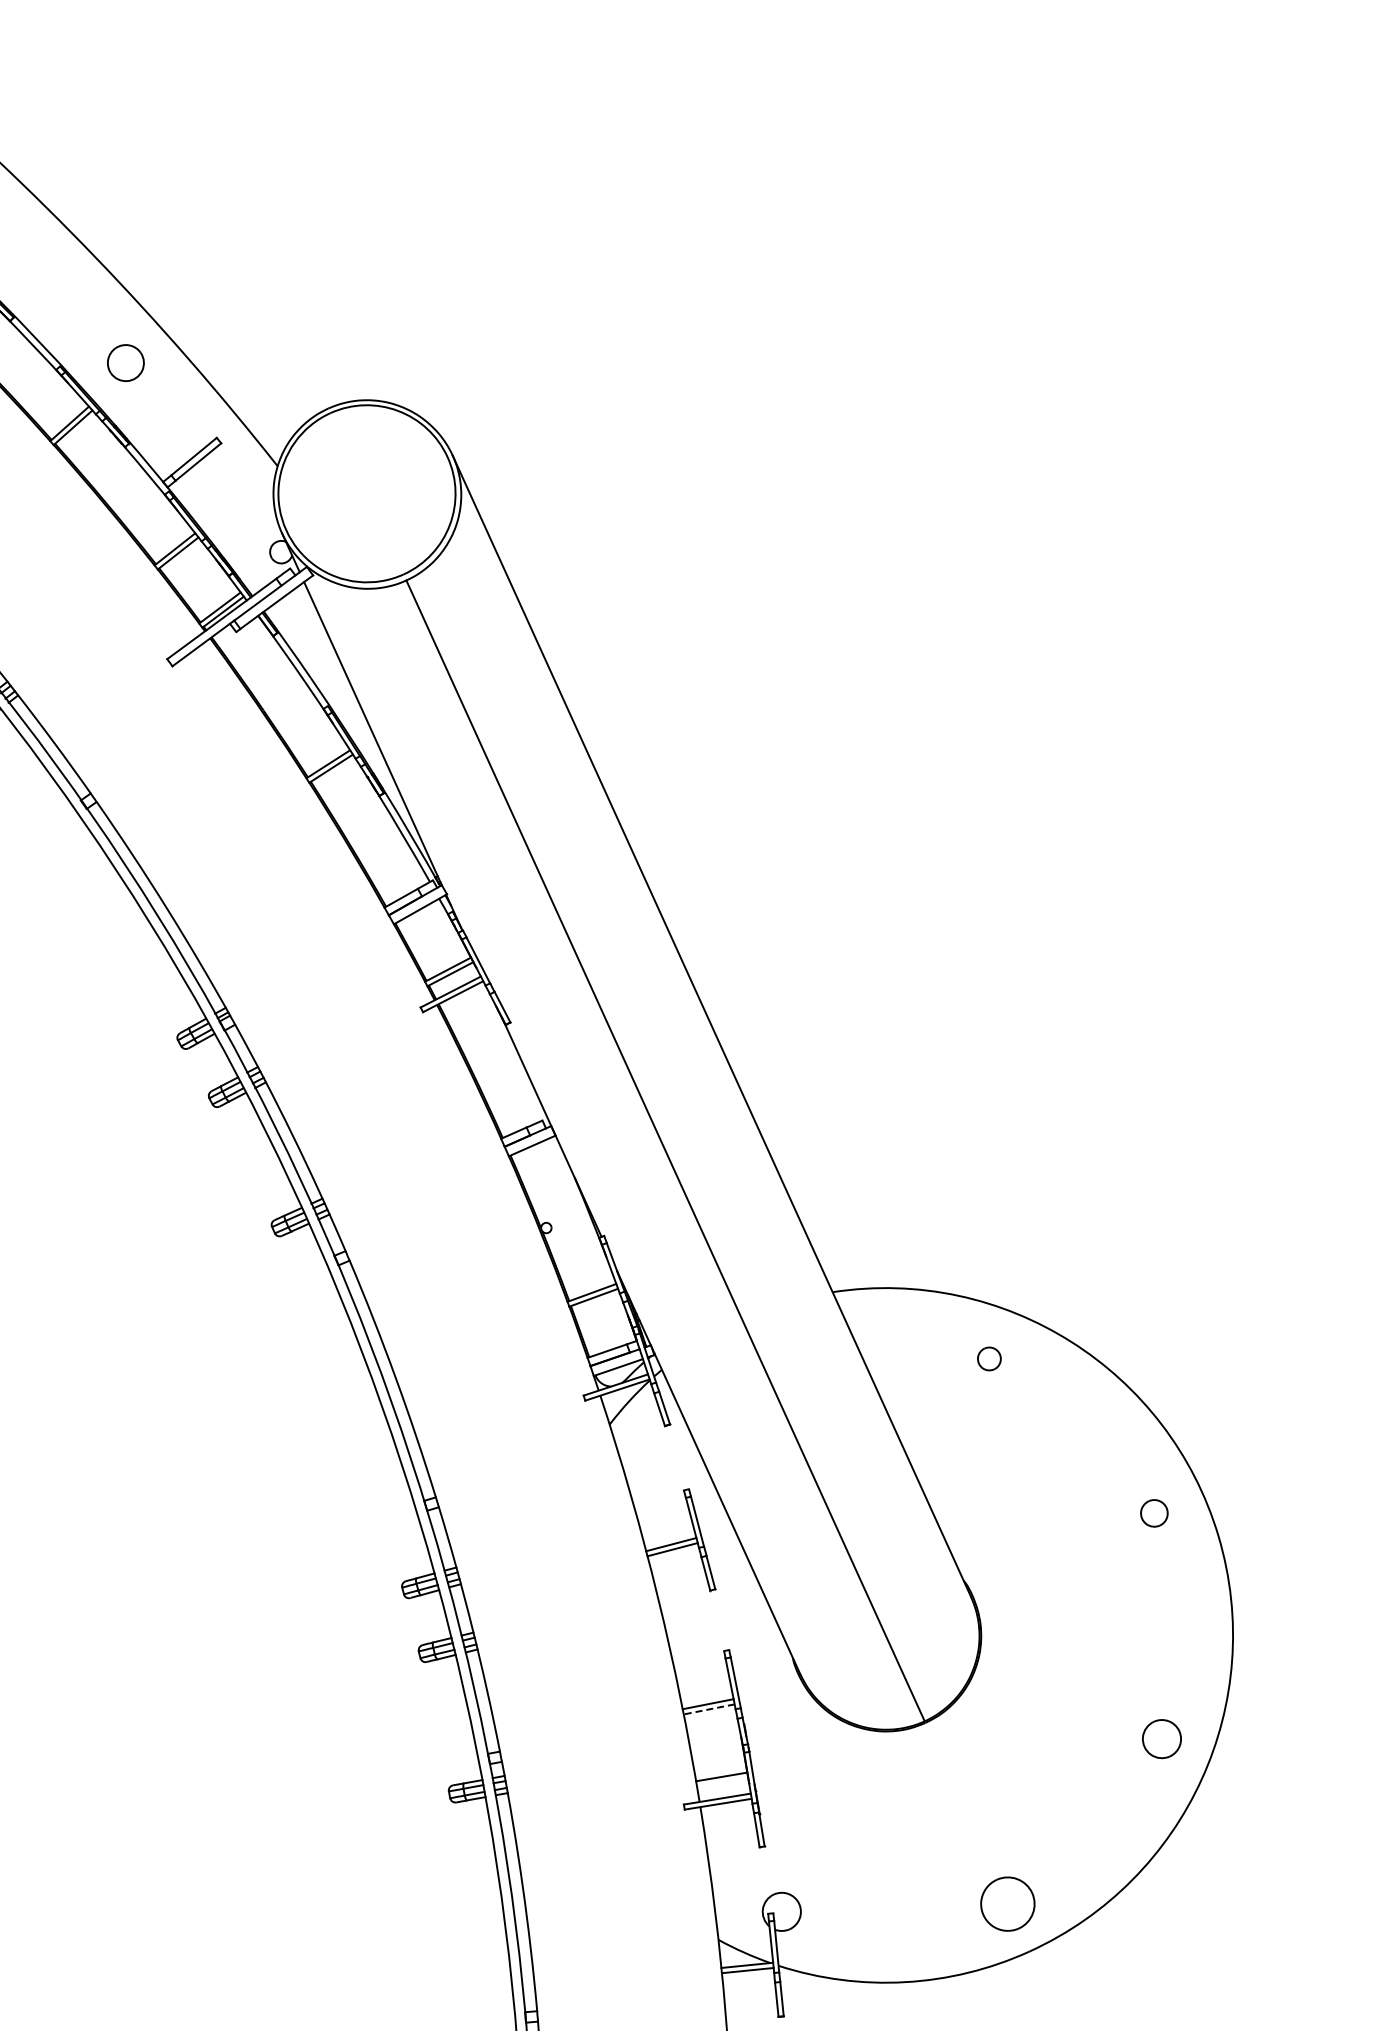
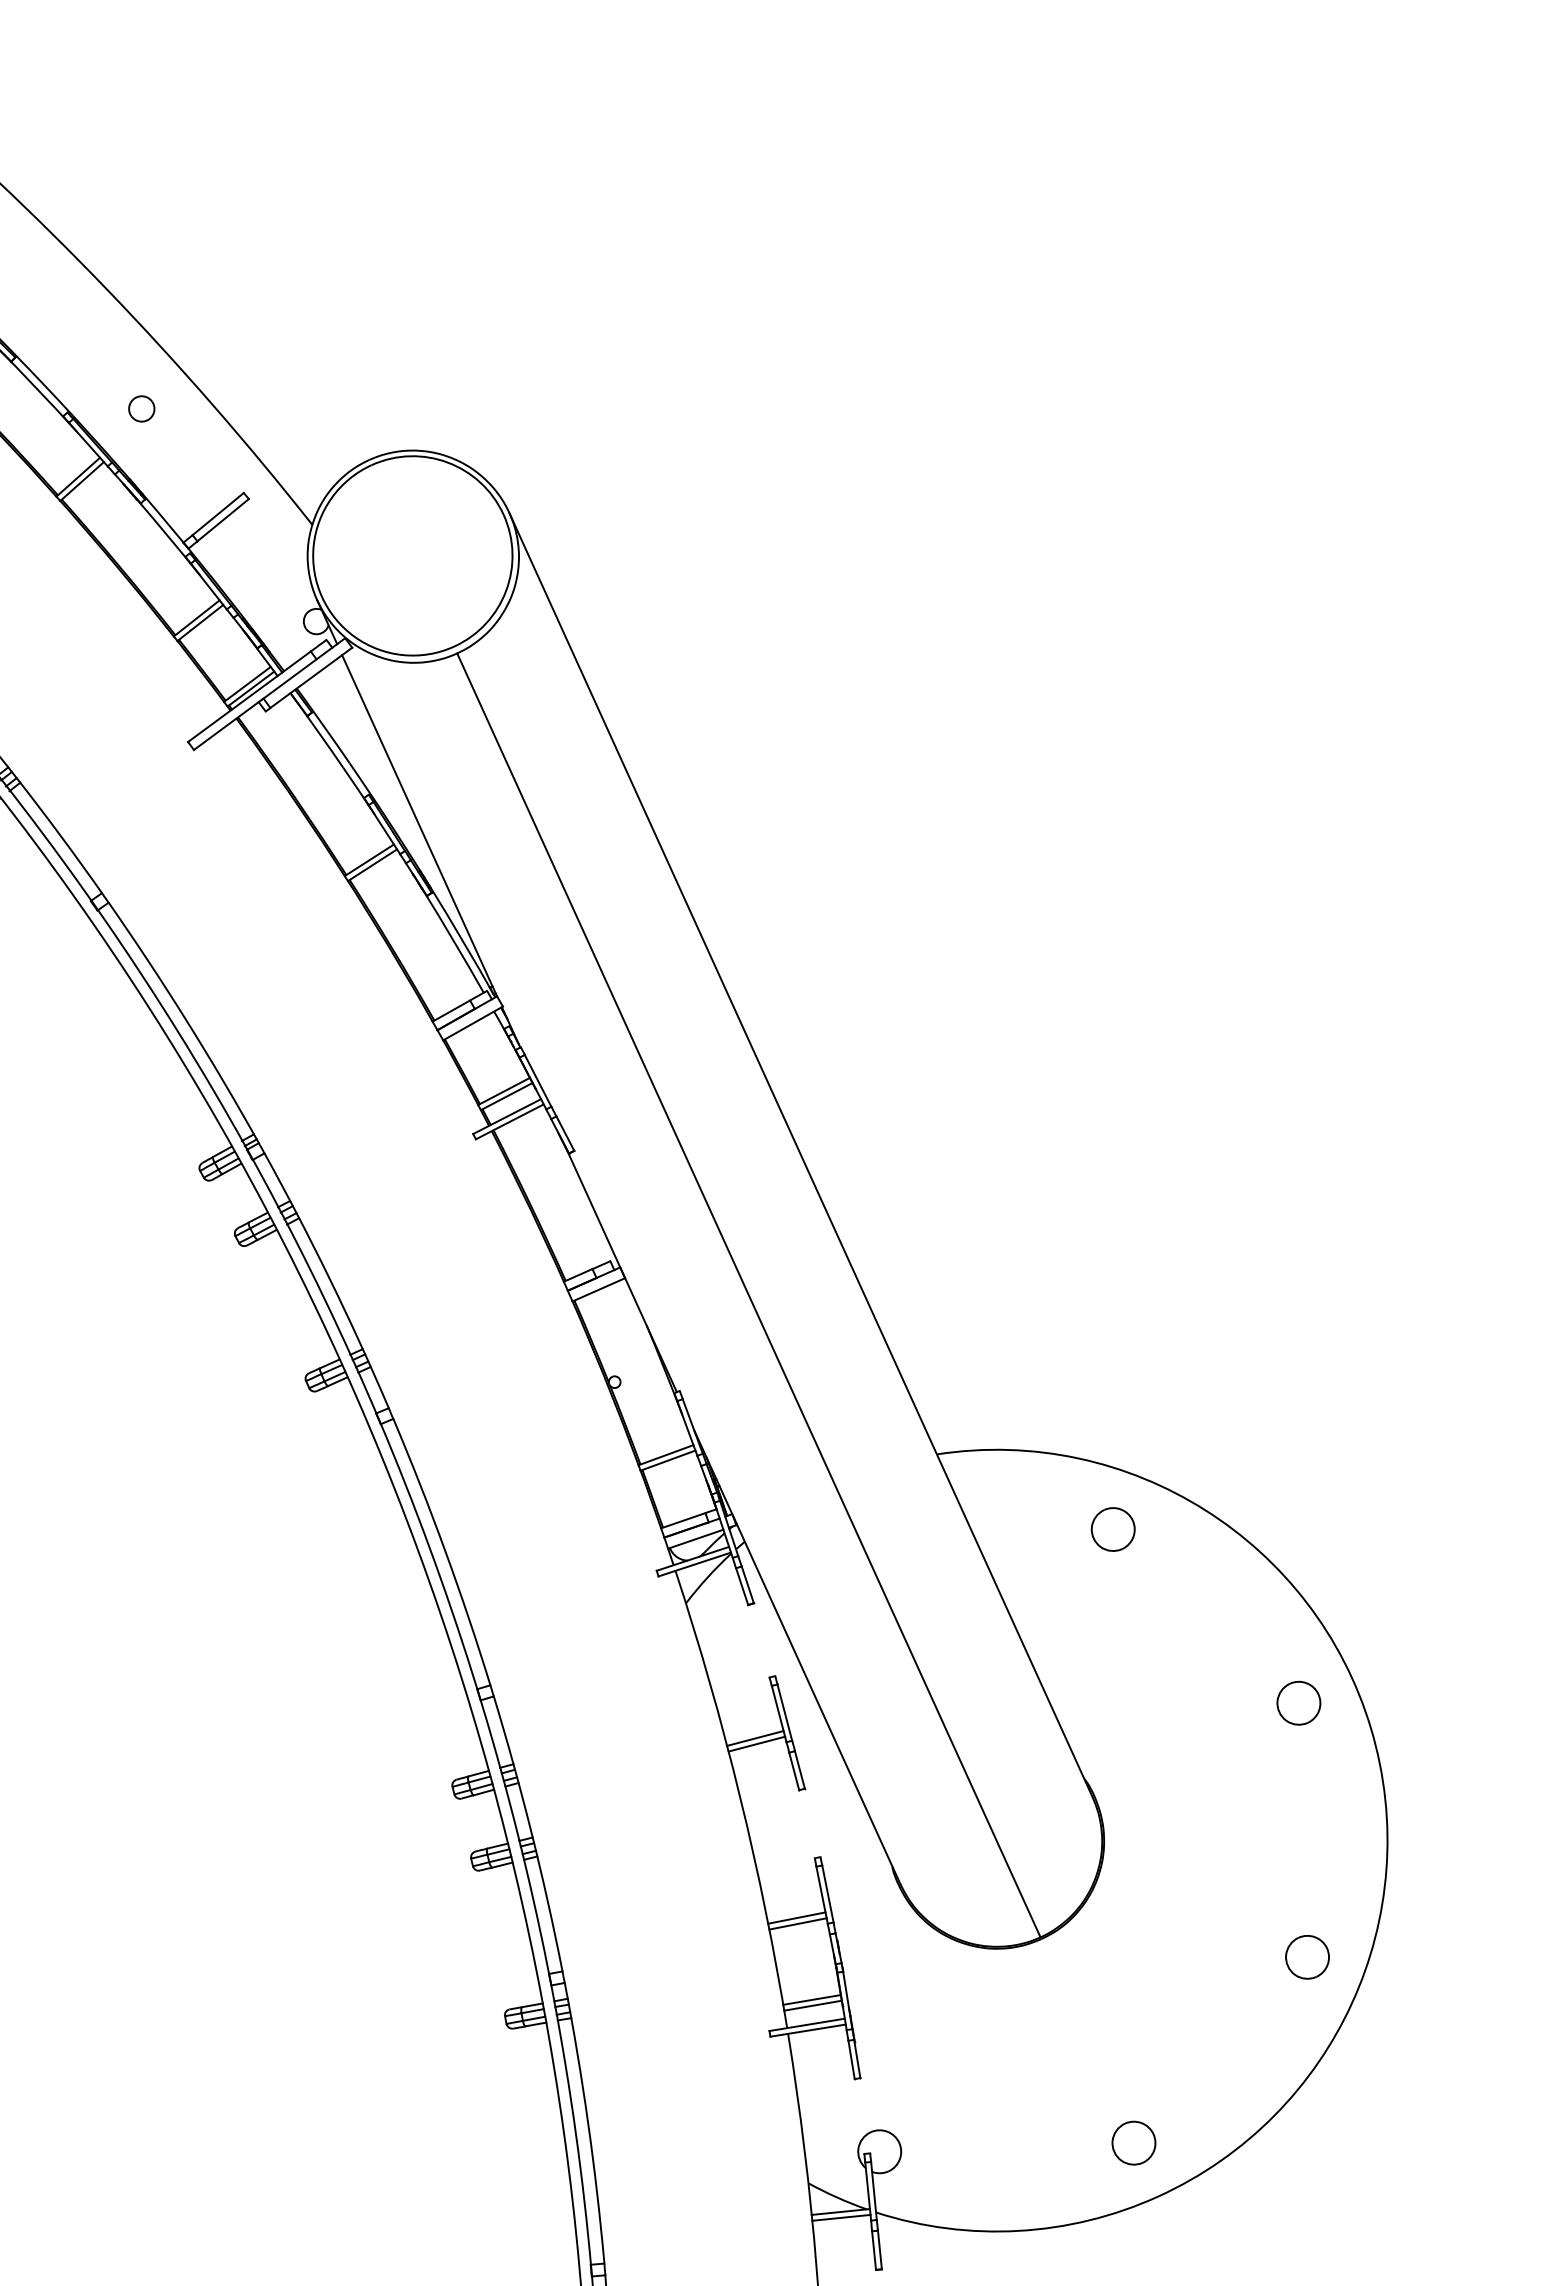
part: (126, 363) -> (142, 409), size x0.62
part: (989, 1358) -> (1113, 1529), size x1.67
part: (1154, 1513) -> (1299, 1703), size x1.43
line: (708, 1709) -> (797, 1924), dashed -> solid
line: (722, 1781) -> (812, 2005), added
part: (1007, 1904) -> (1133, 2143), size x0.71

